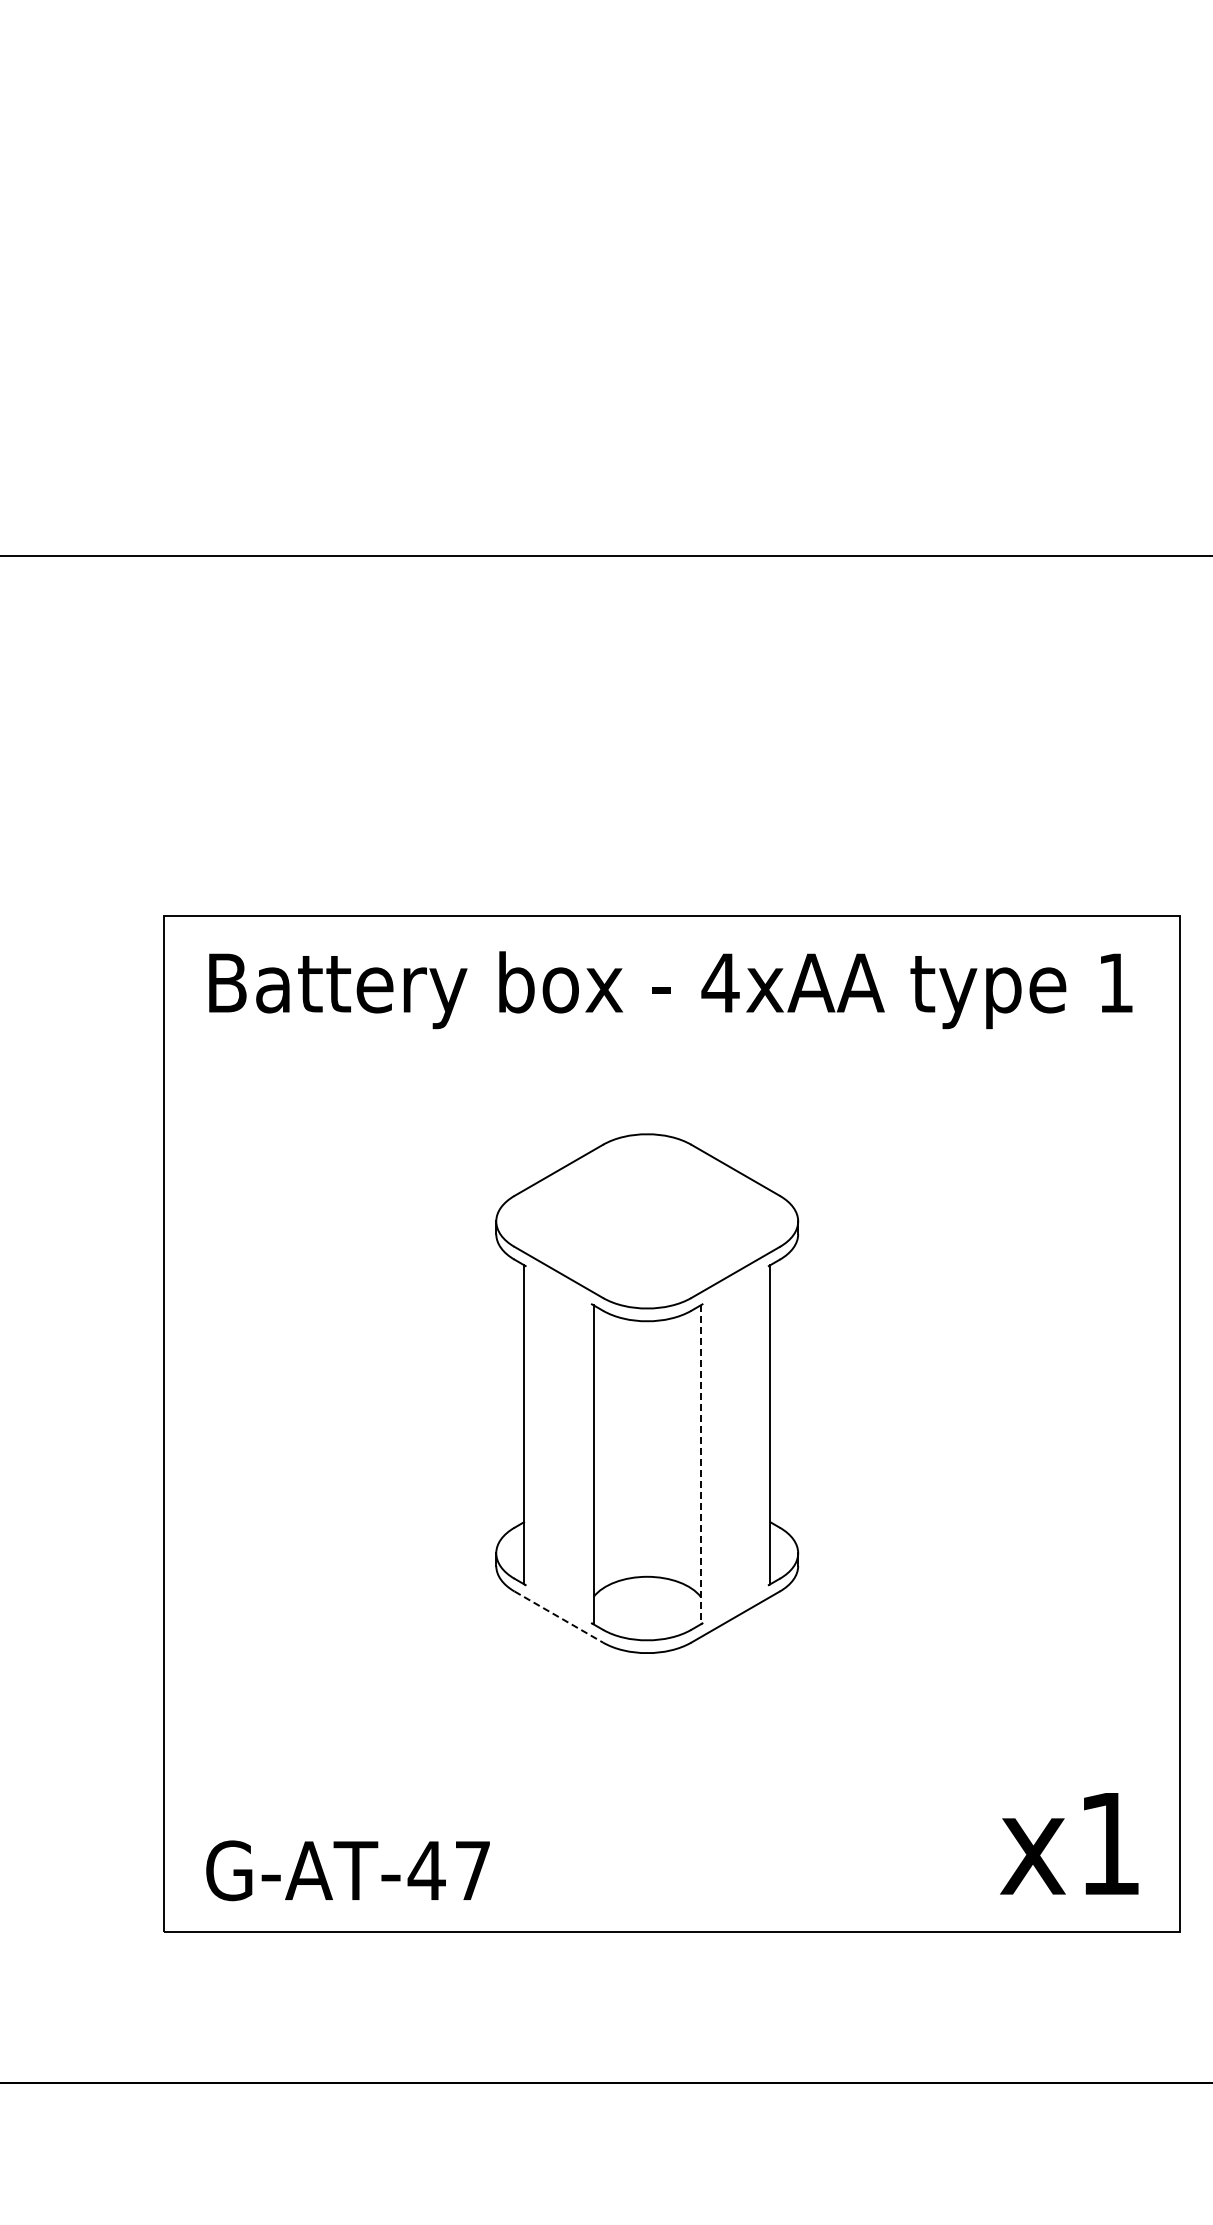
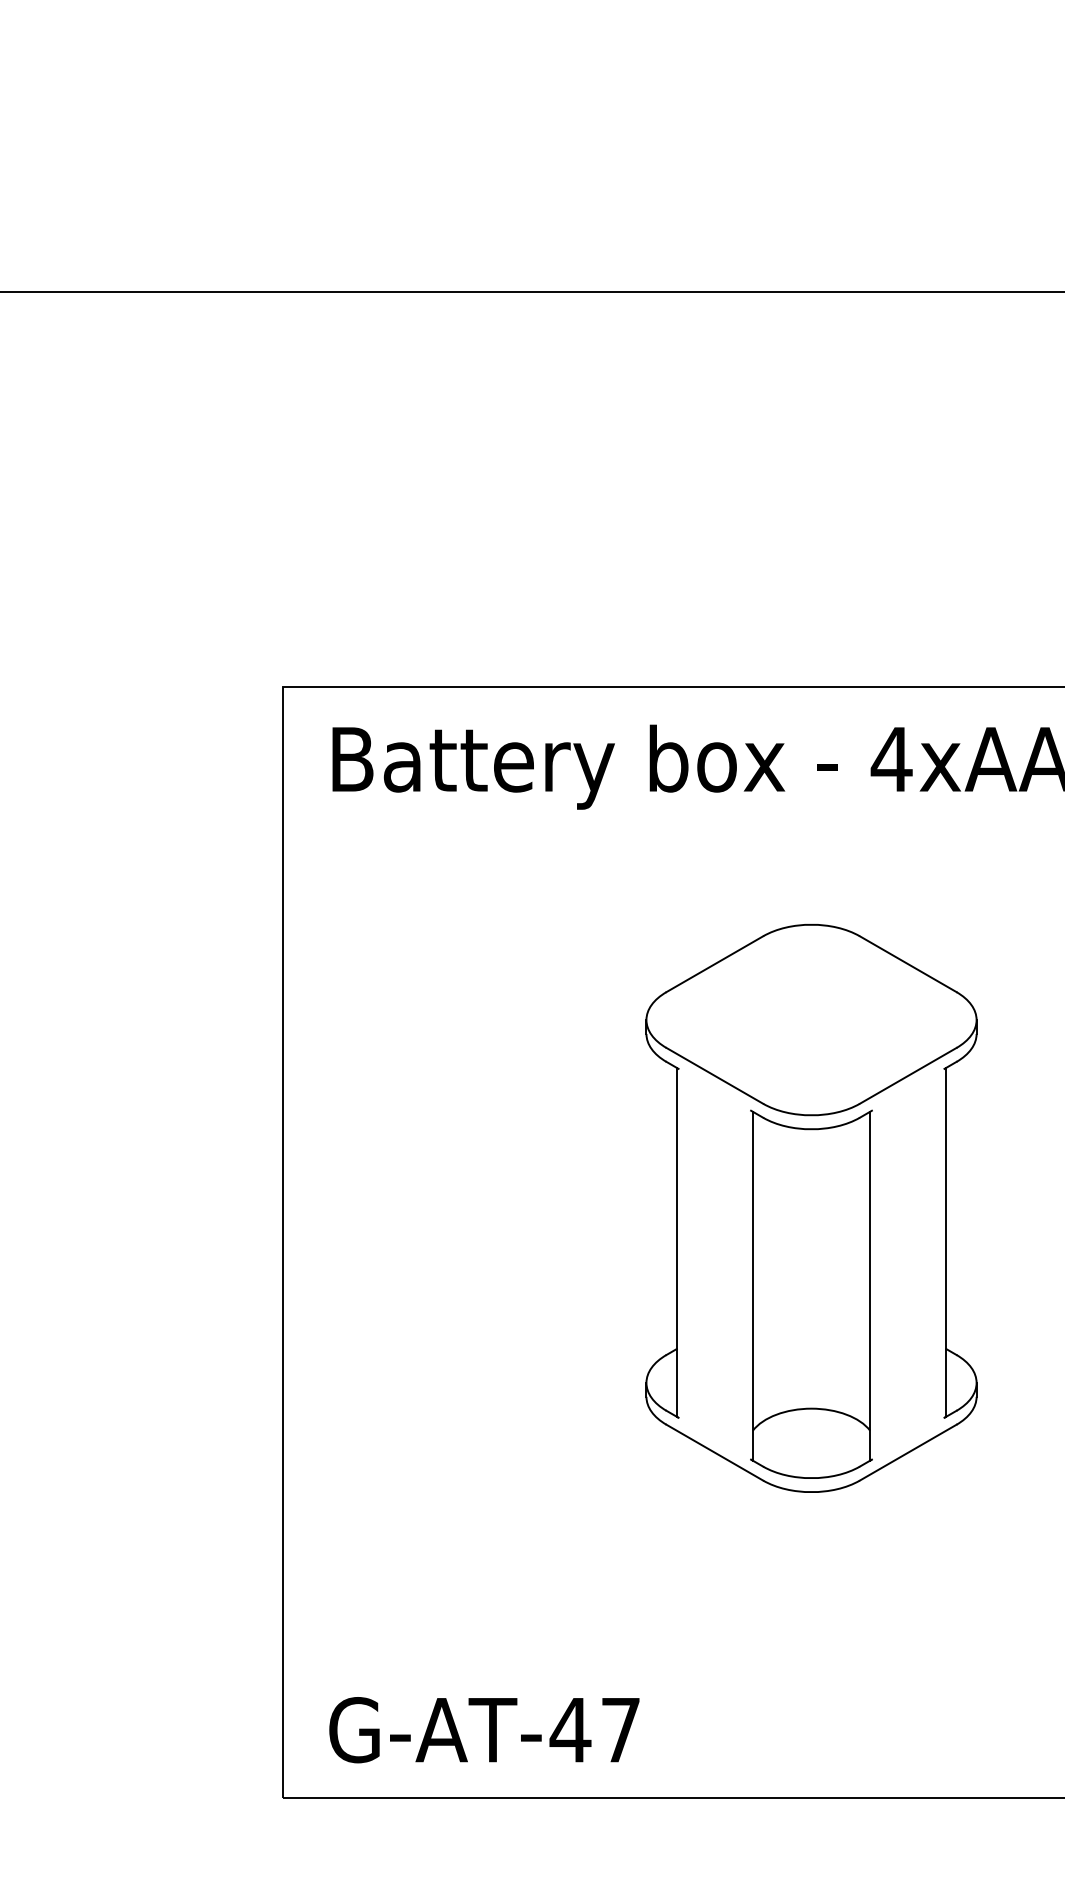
line: (700, 1464) -> (869, 1285), dashed -> solid
line: (559, 1617) -> (715, 1453), dashed -> solid

